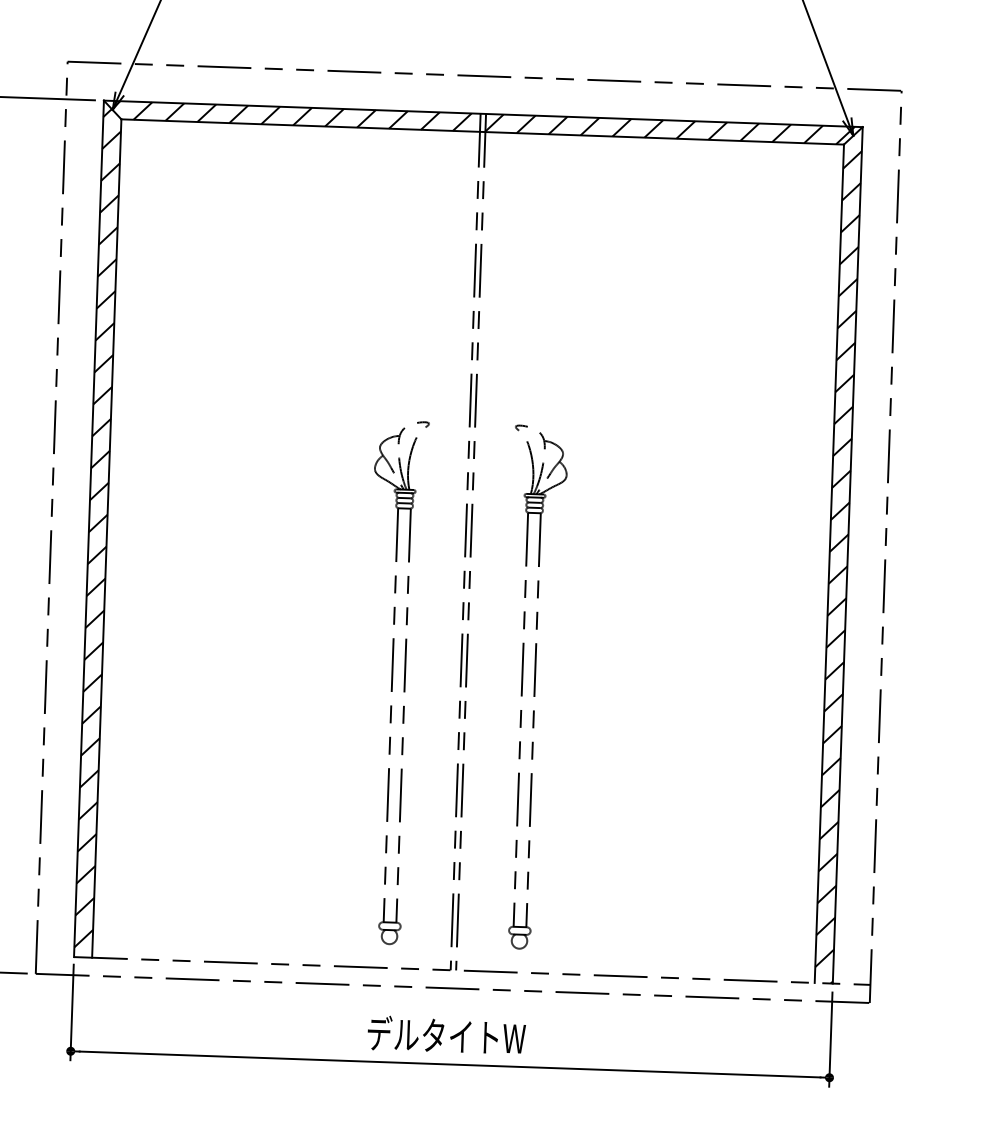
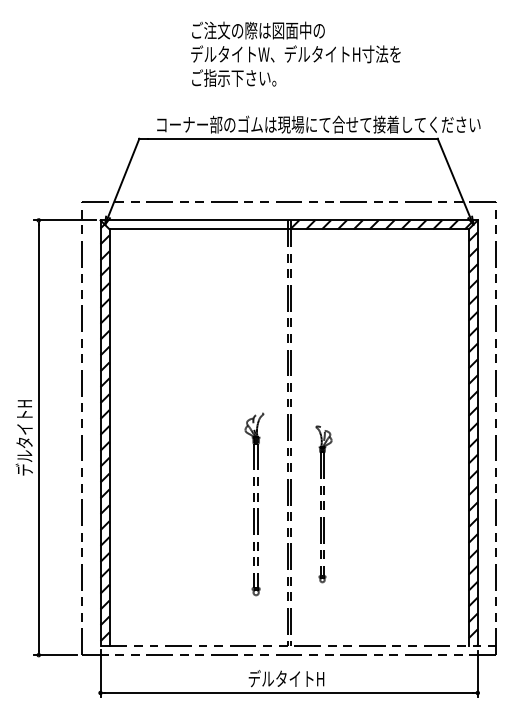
hatch: (290, 115) -> (193, 224), removed
part: (393, 682) -> (254, 504), size x0.7
part: (532, 687) -> (323, 504), size x0.6
text: (445, 1035) -> (286, 678), デルタイトW -> デルタイトH

